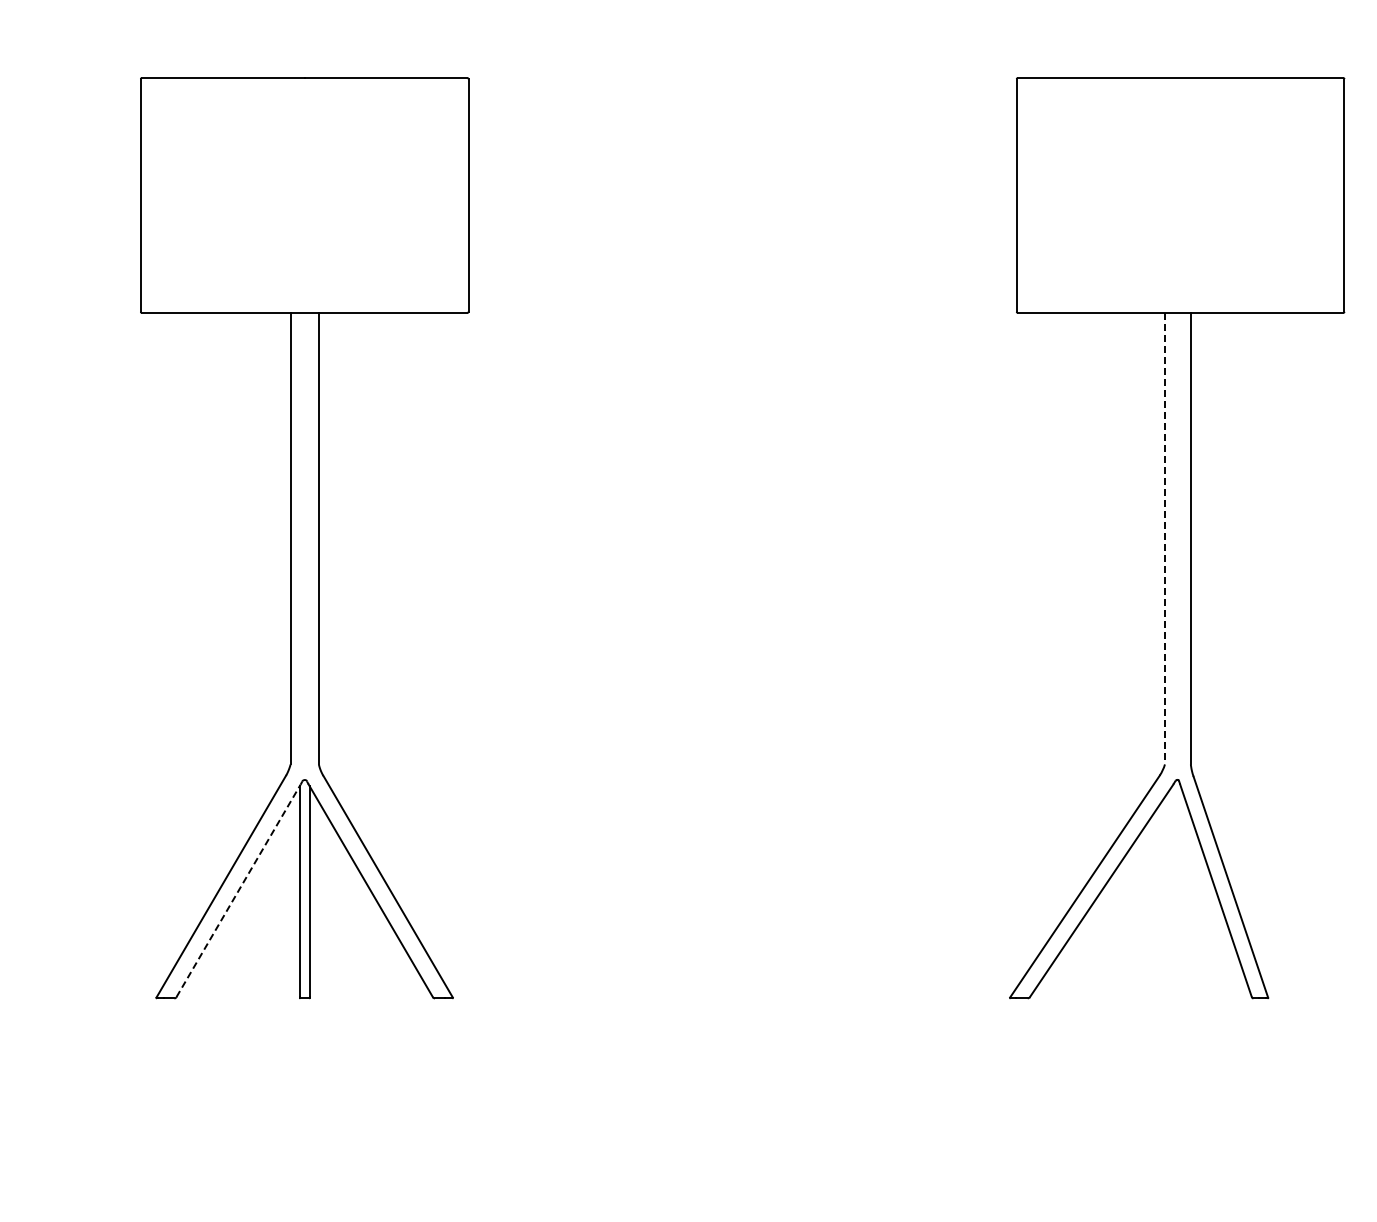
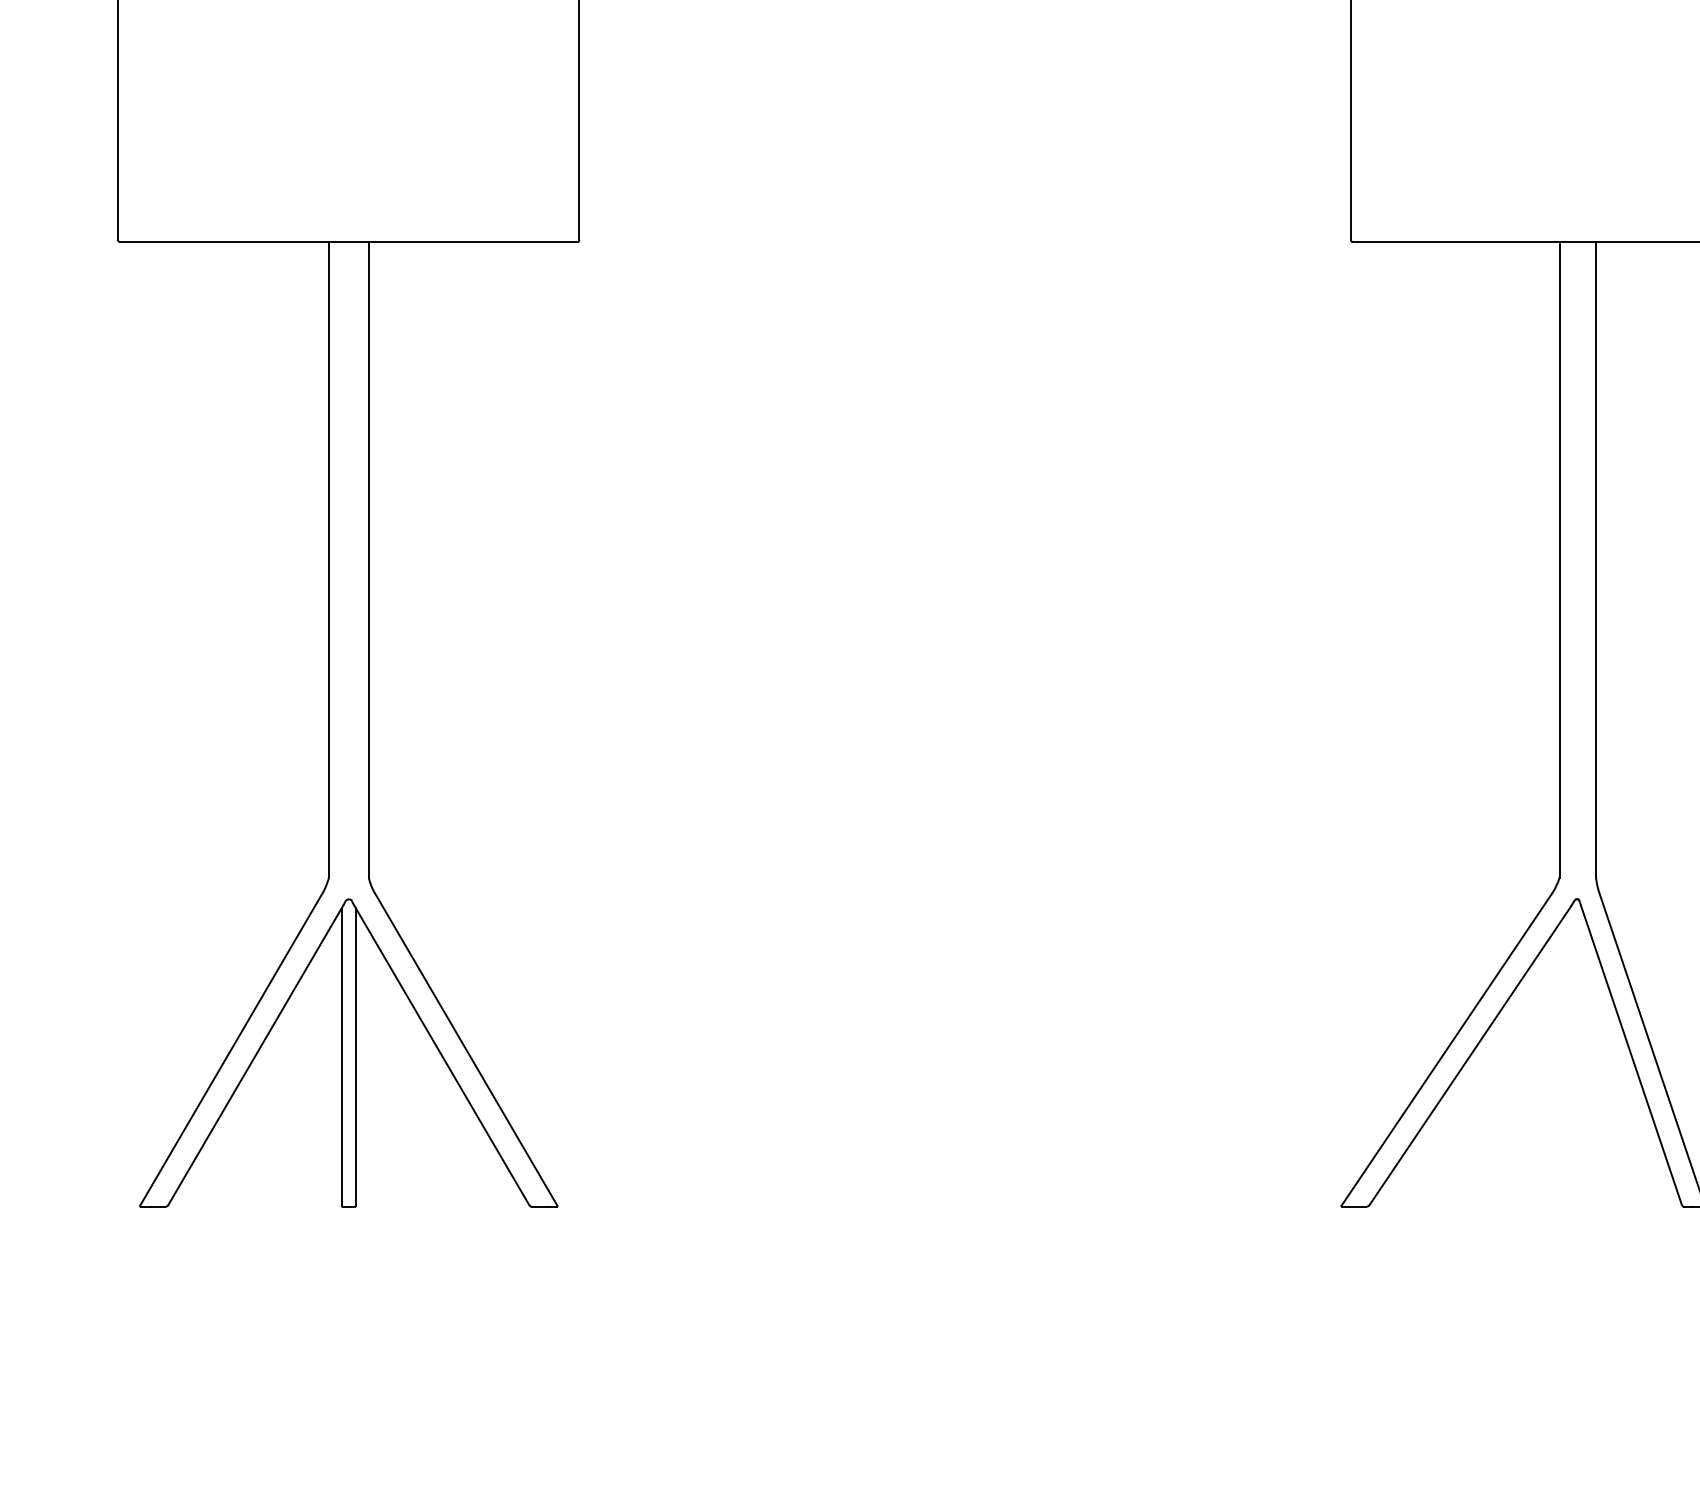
line: (1165, 538) -> (1560, 559), dashed -> solid
line: (238, 890) -> (255, 1054), dashed -> solid

